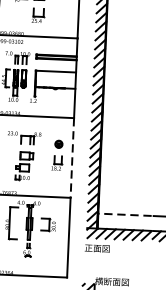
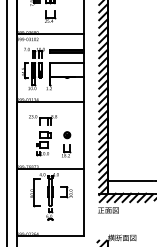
part: (57, 155) -> (66, 144), moved
line: (72, 158) -> (84, 135), dashed -> solid
line: (125, 215) -> (130, 181), dashed -> solid

